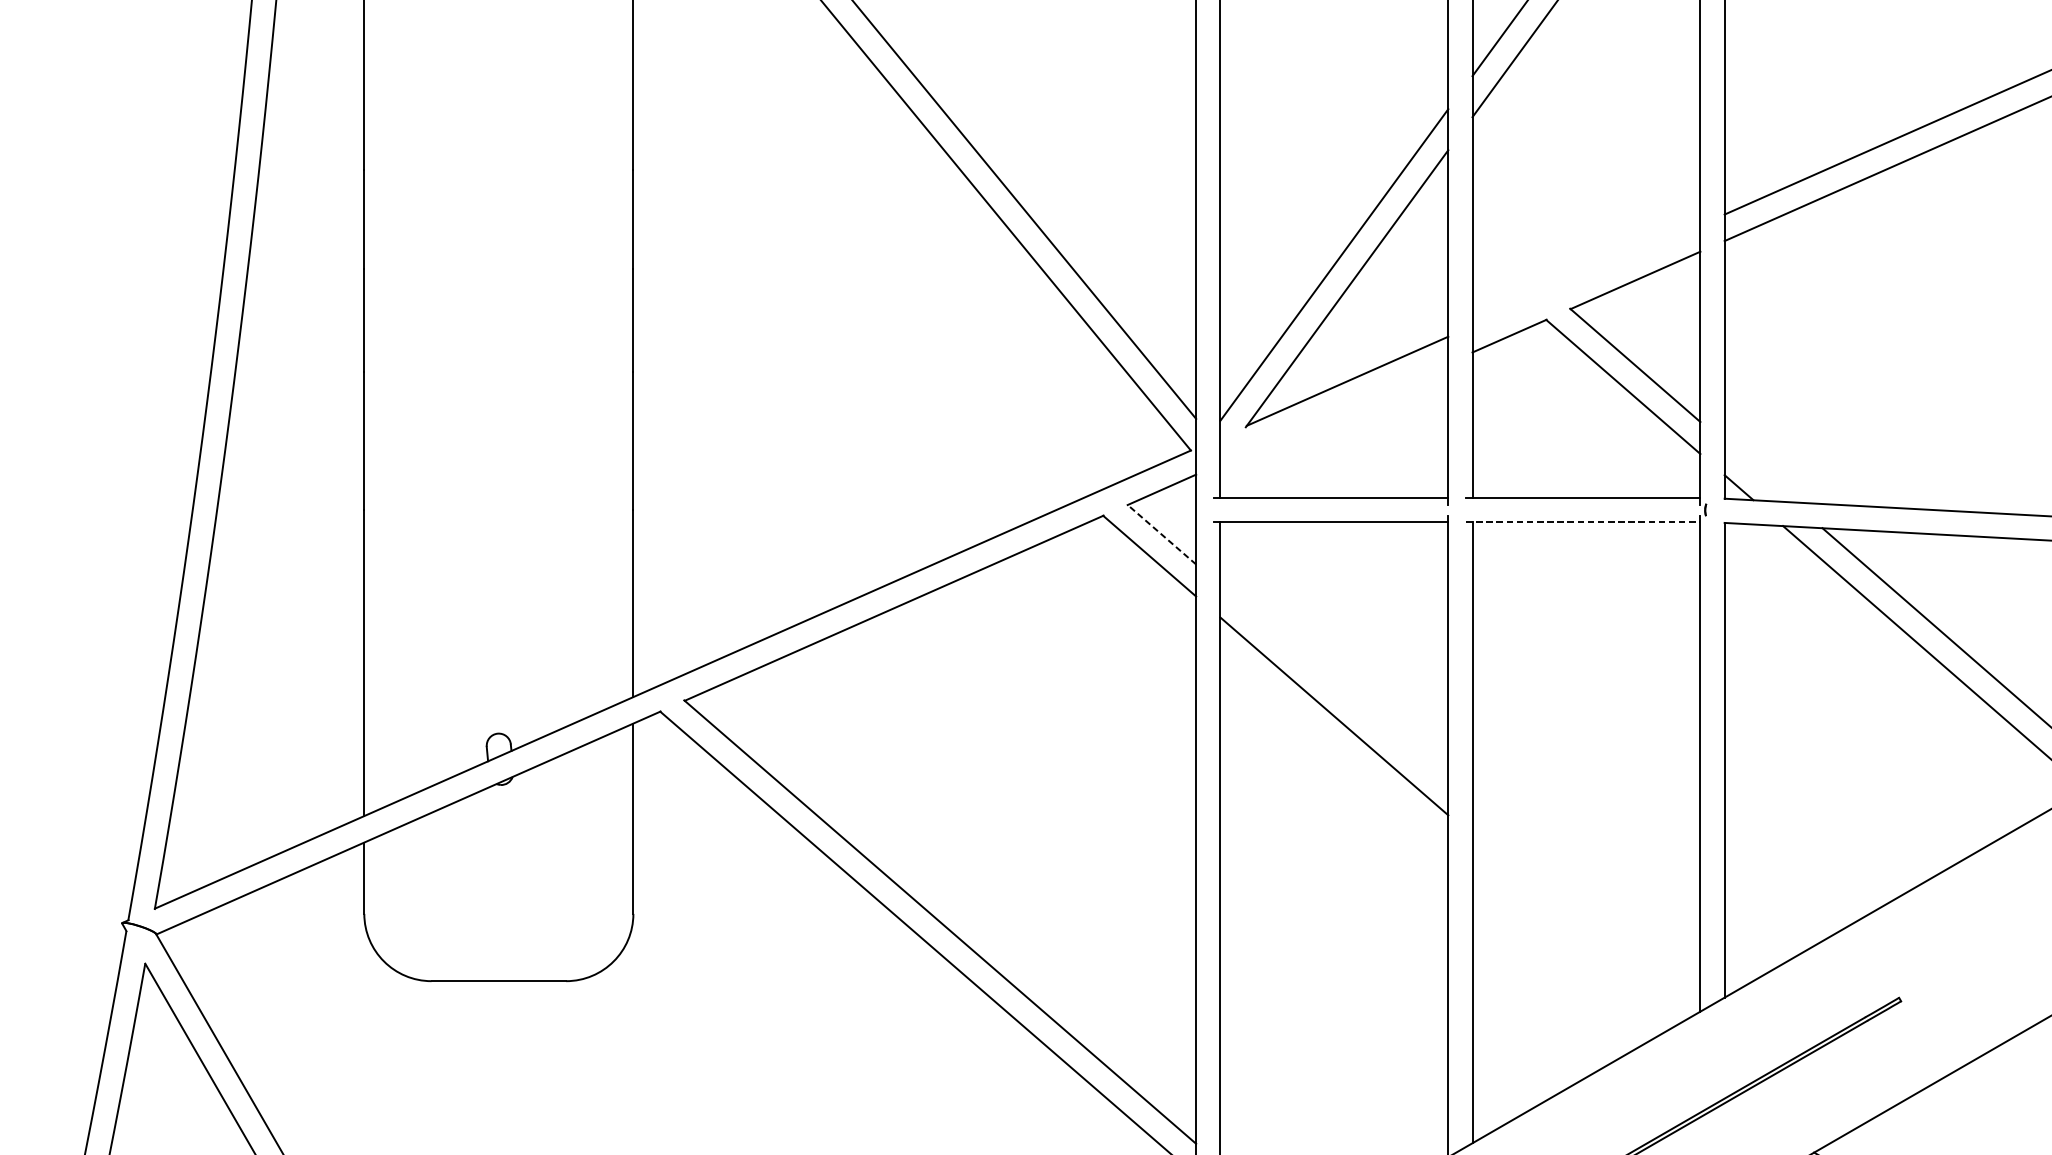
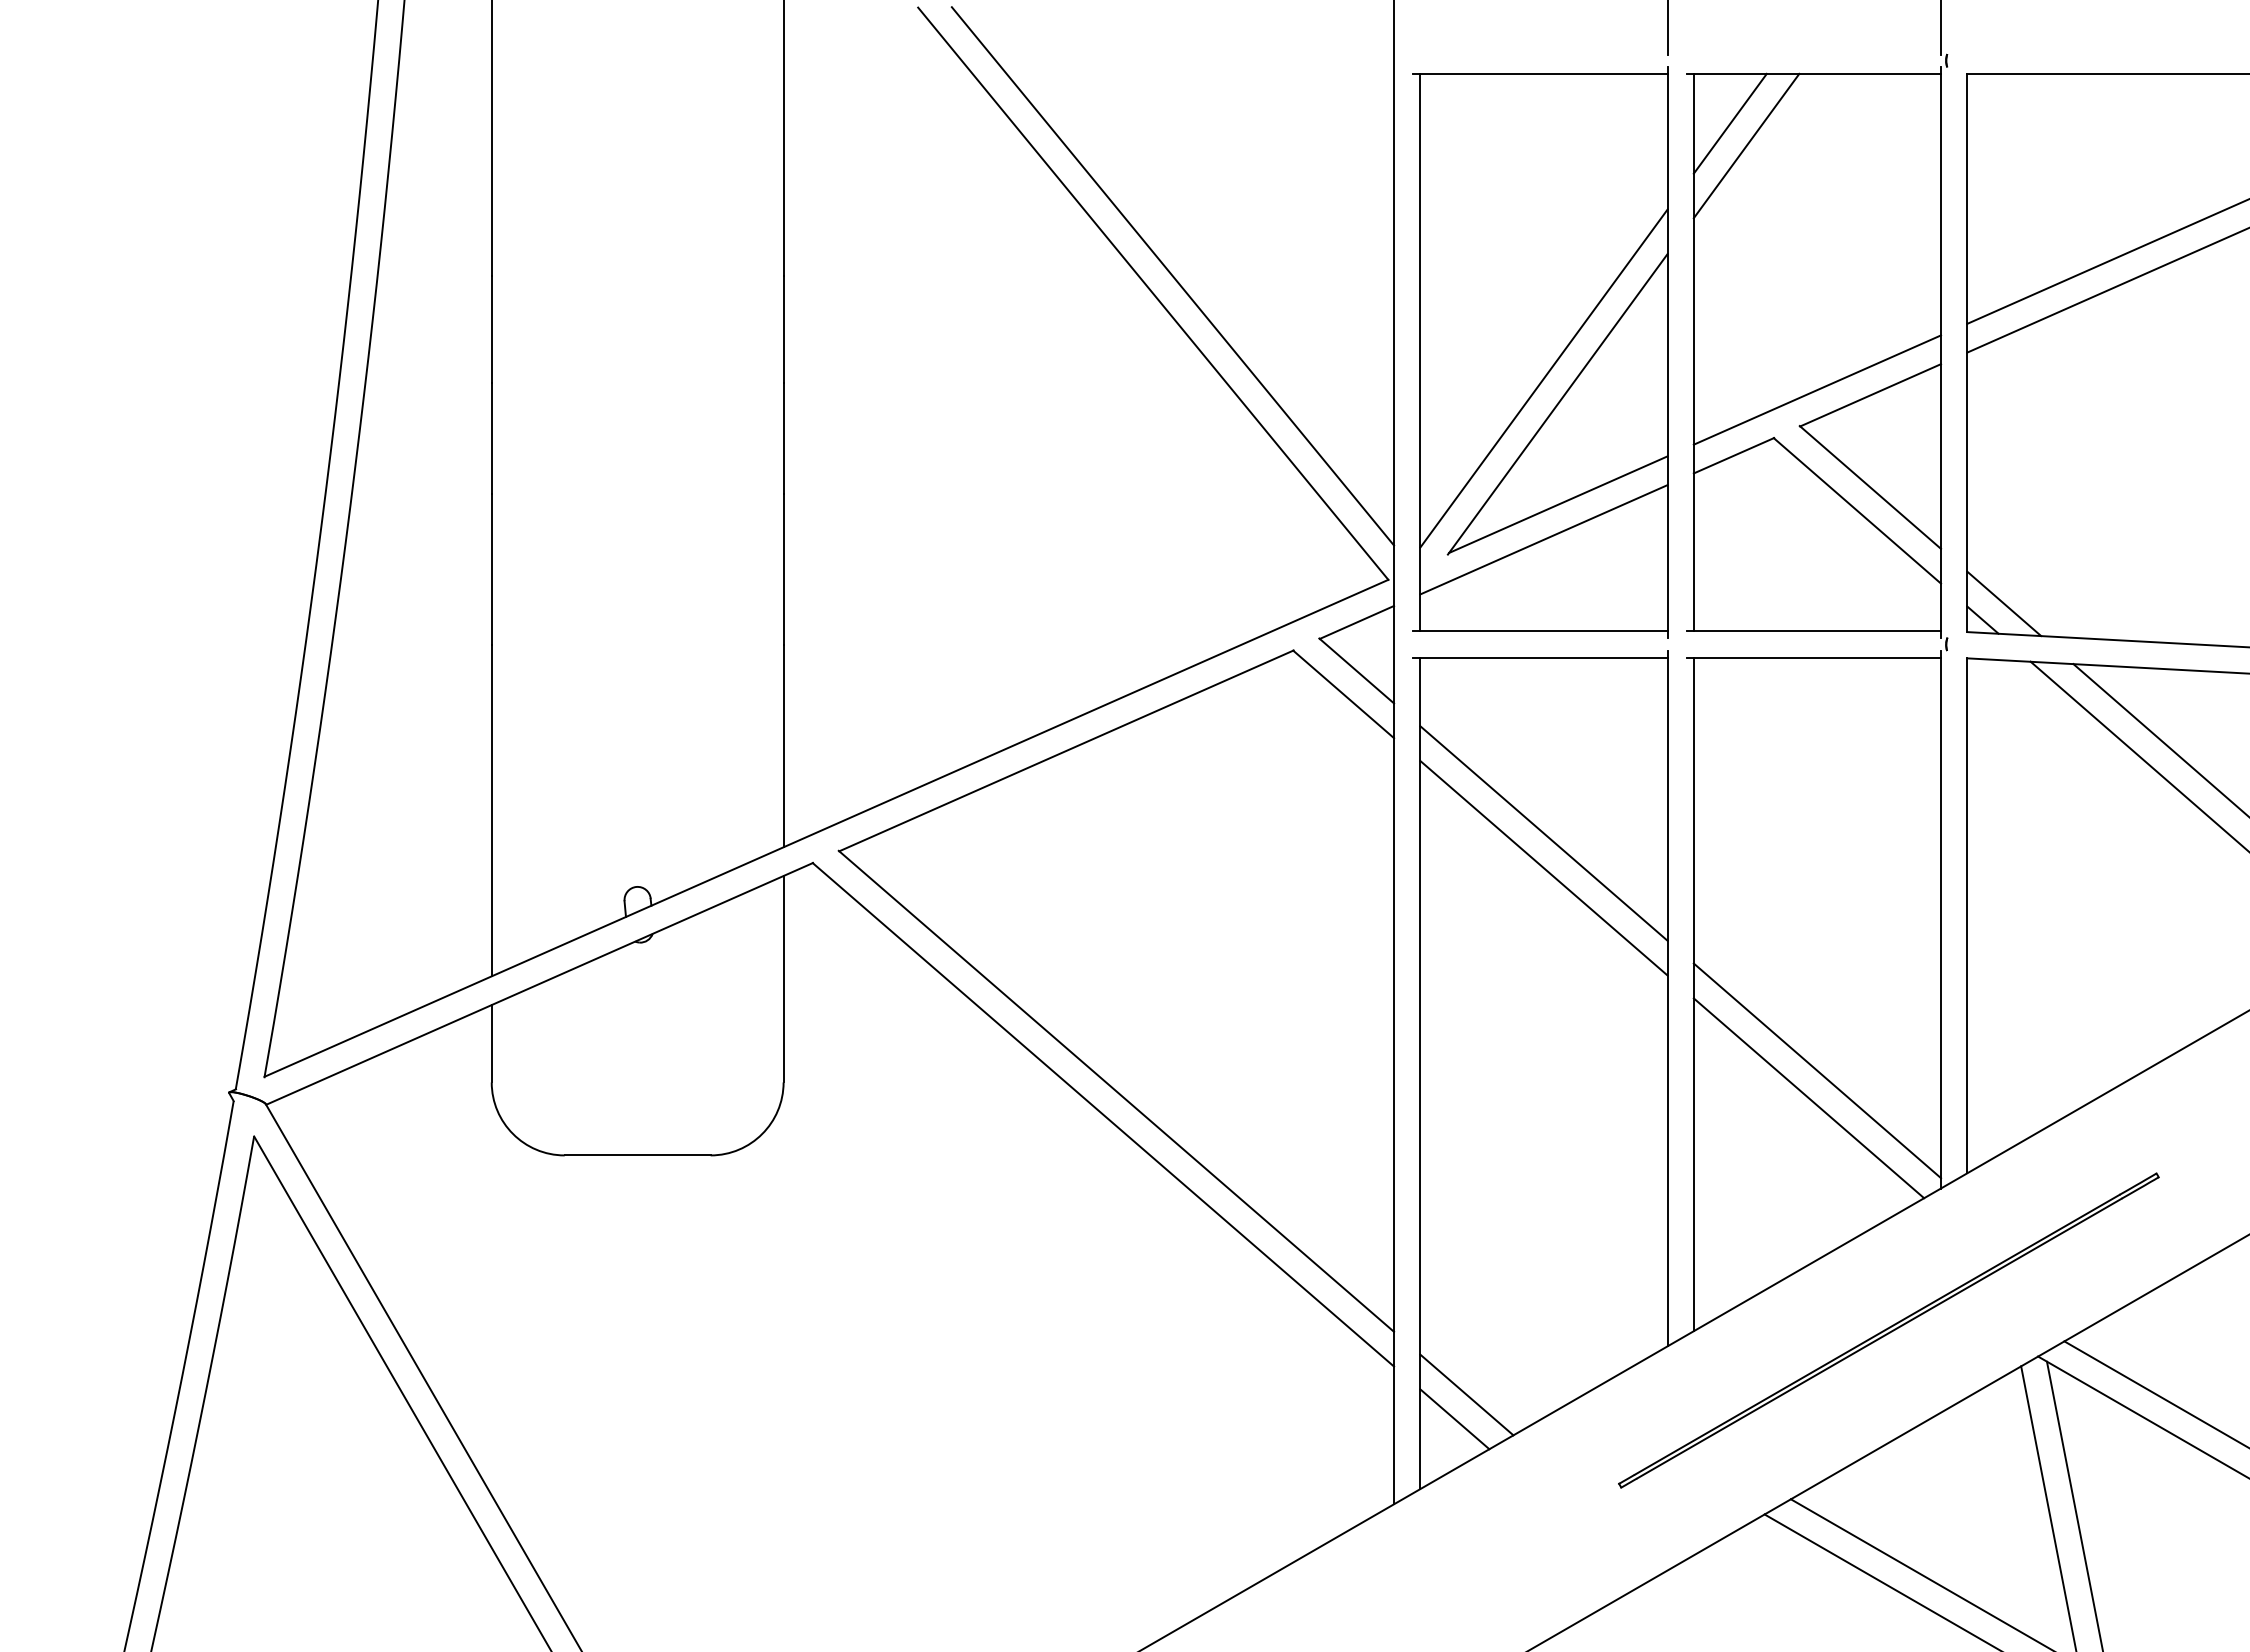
line: (1586, 275) -> (1817, 389), added
line: (1333, 413) -> (1543, 539), added
line: (1758, 472) -> (2004, 603), added
line: (1583, 522) -> (1814, 657), dashed -> solid
line: (1161, 534) -> (1356, 670), dashed -> solid
line: (1333, 684) -> (1543, 833), added
line: (1586, 902) -> (1817, 1070), added
line: (1578, 928) -> (1808, 1098), added

